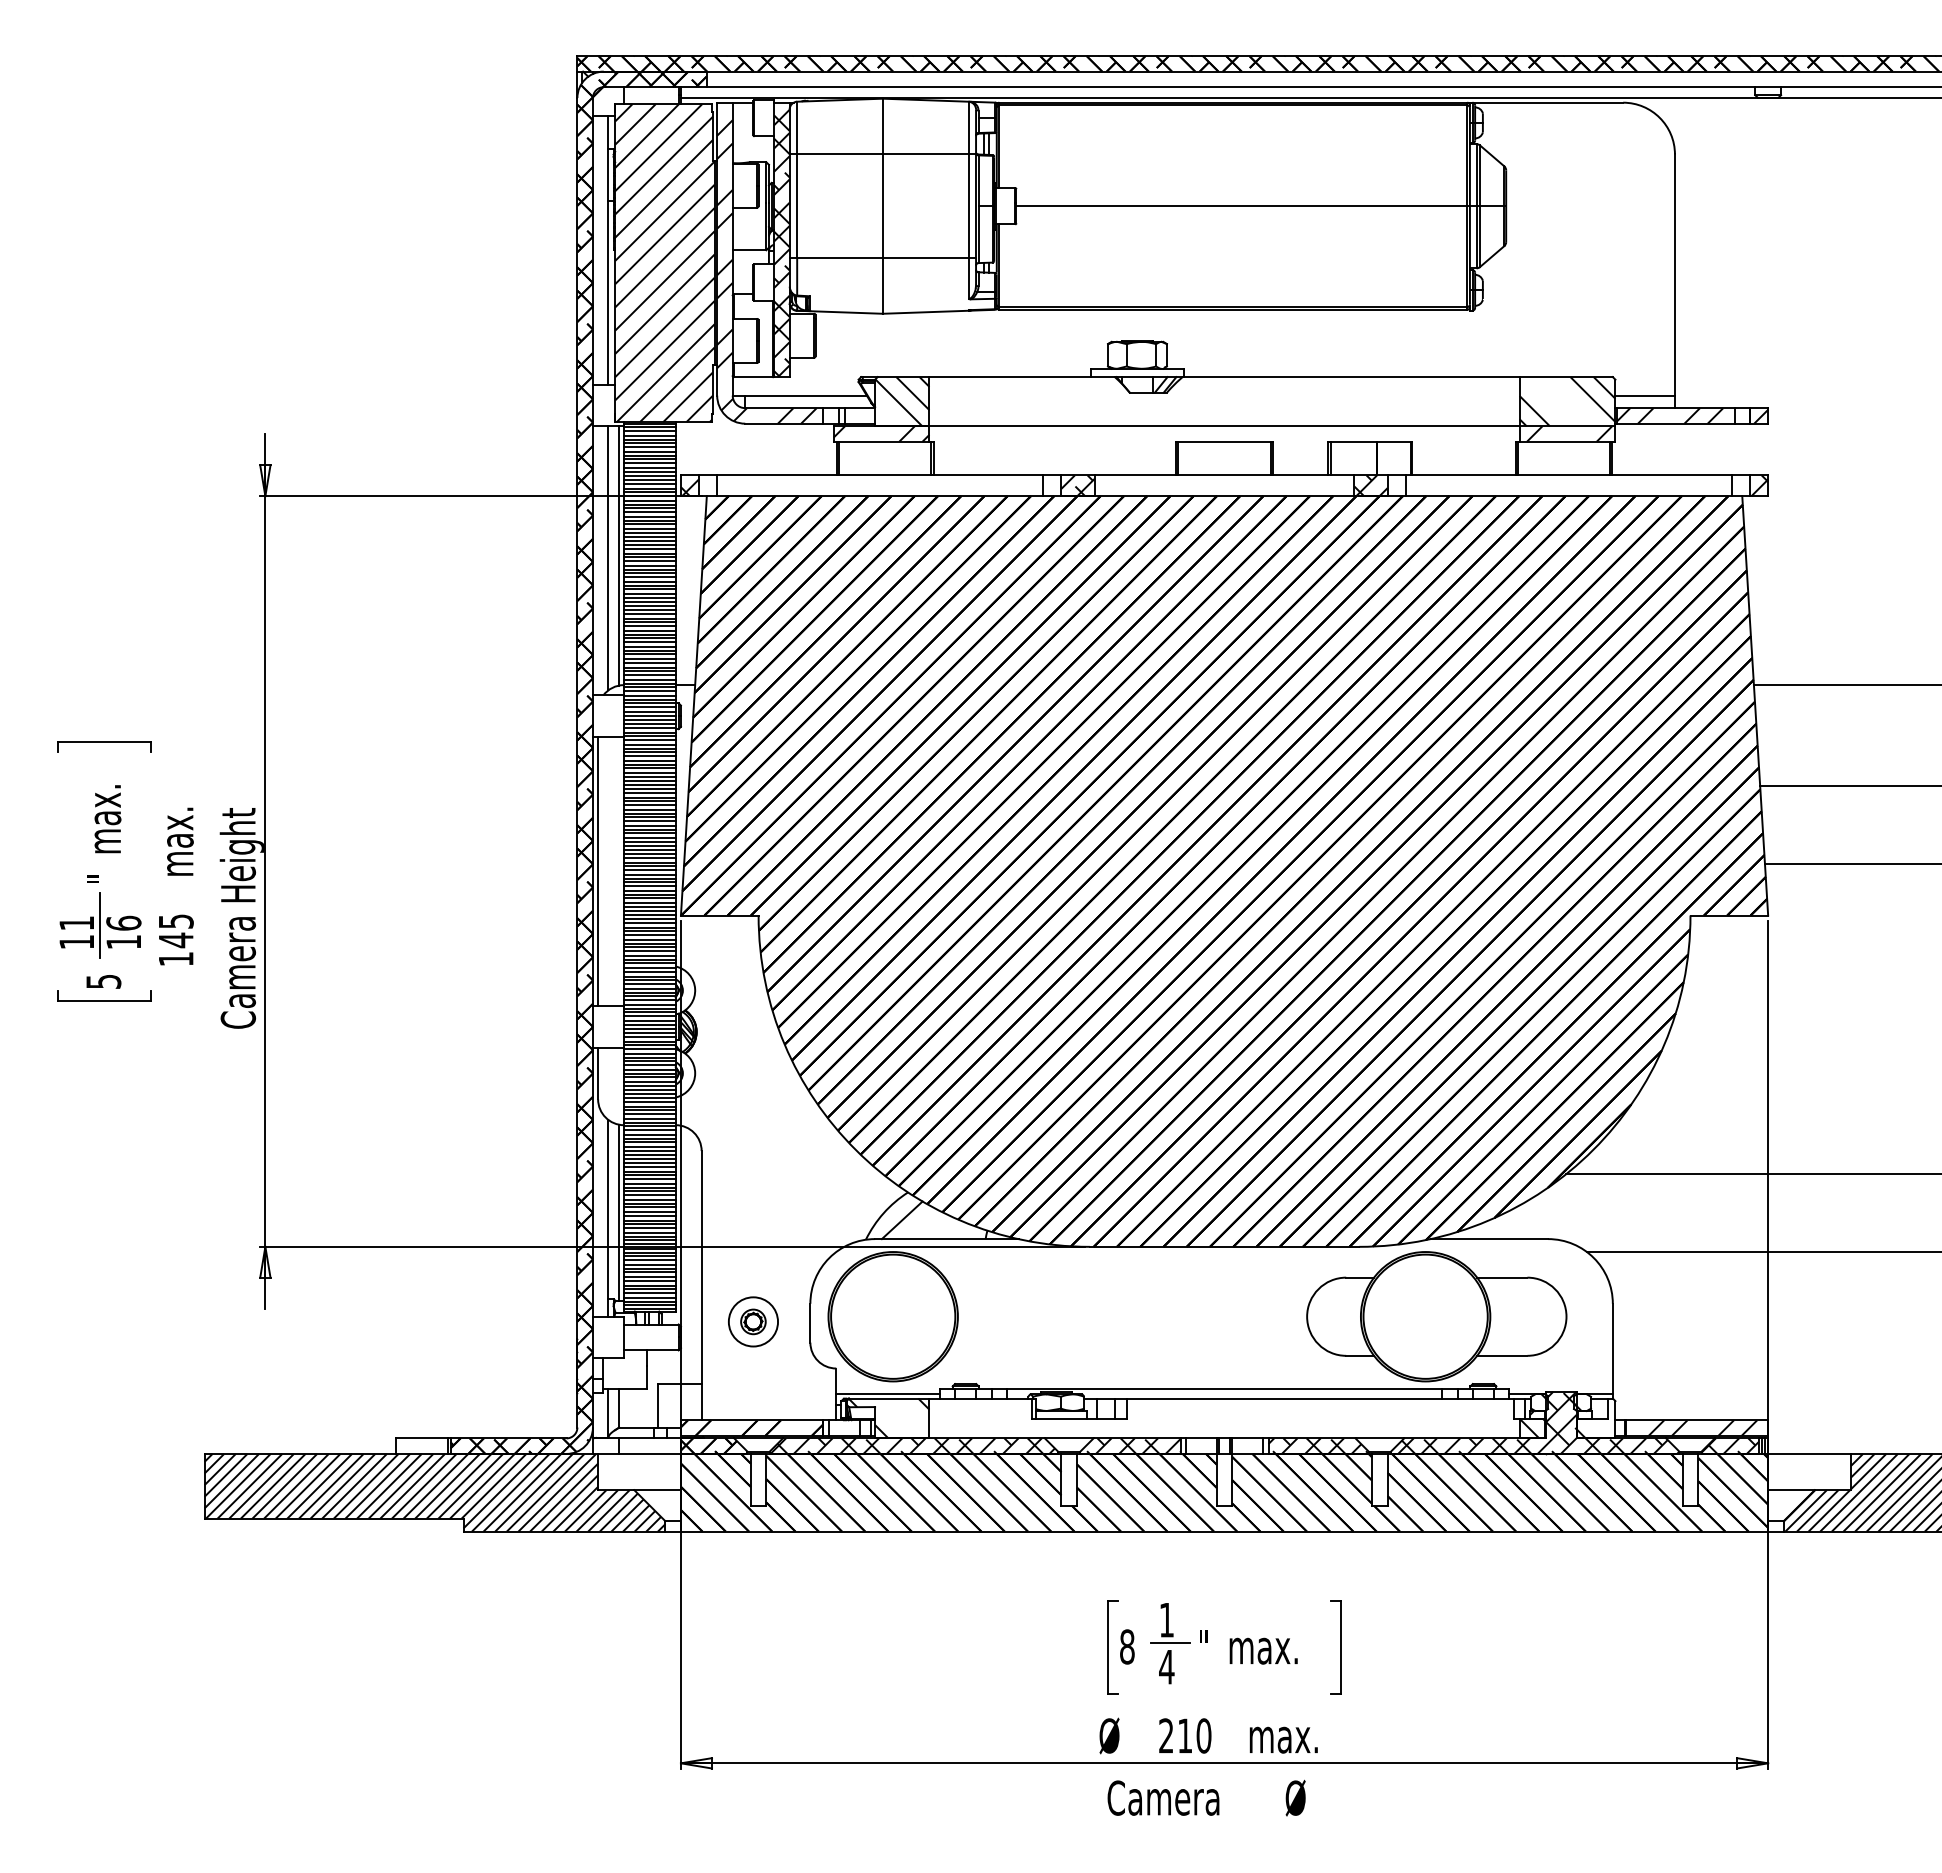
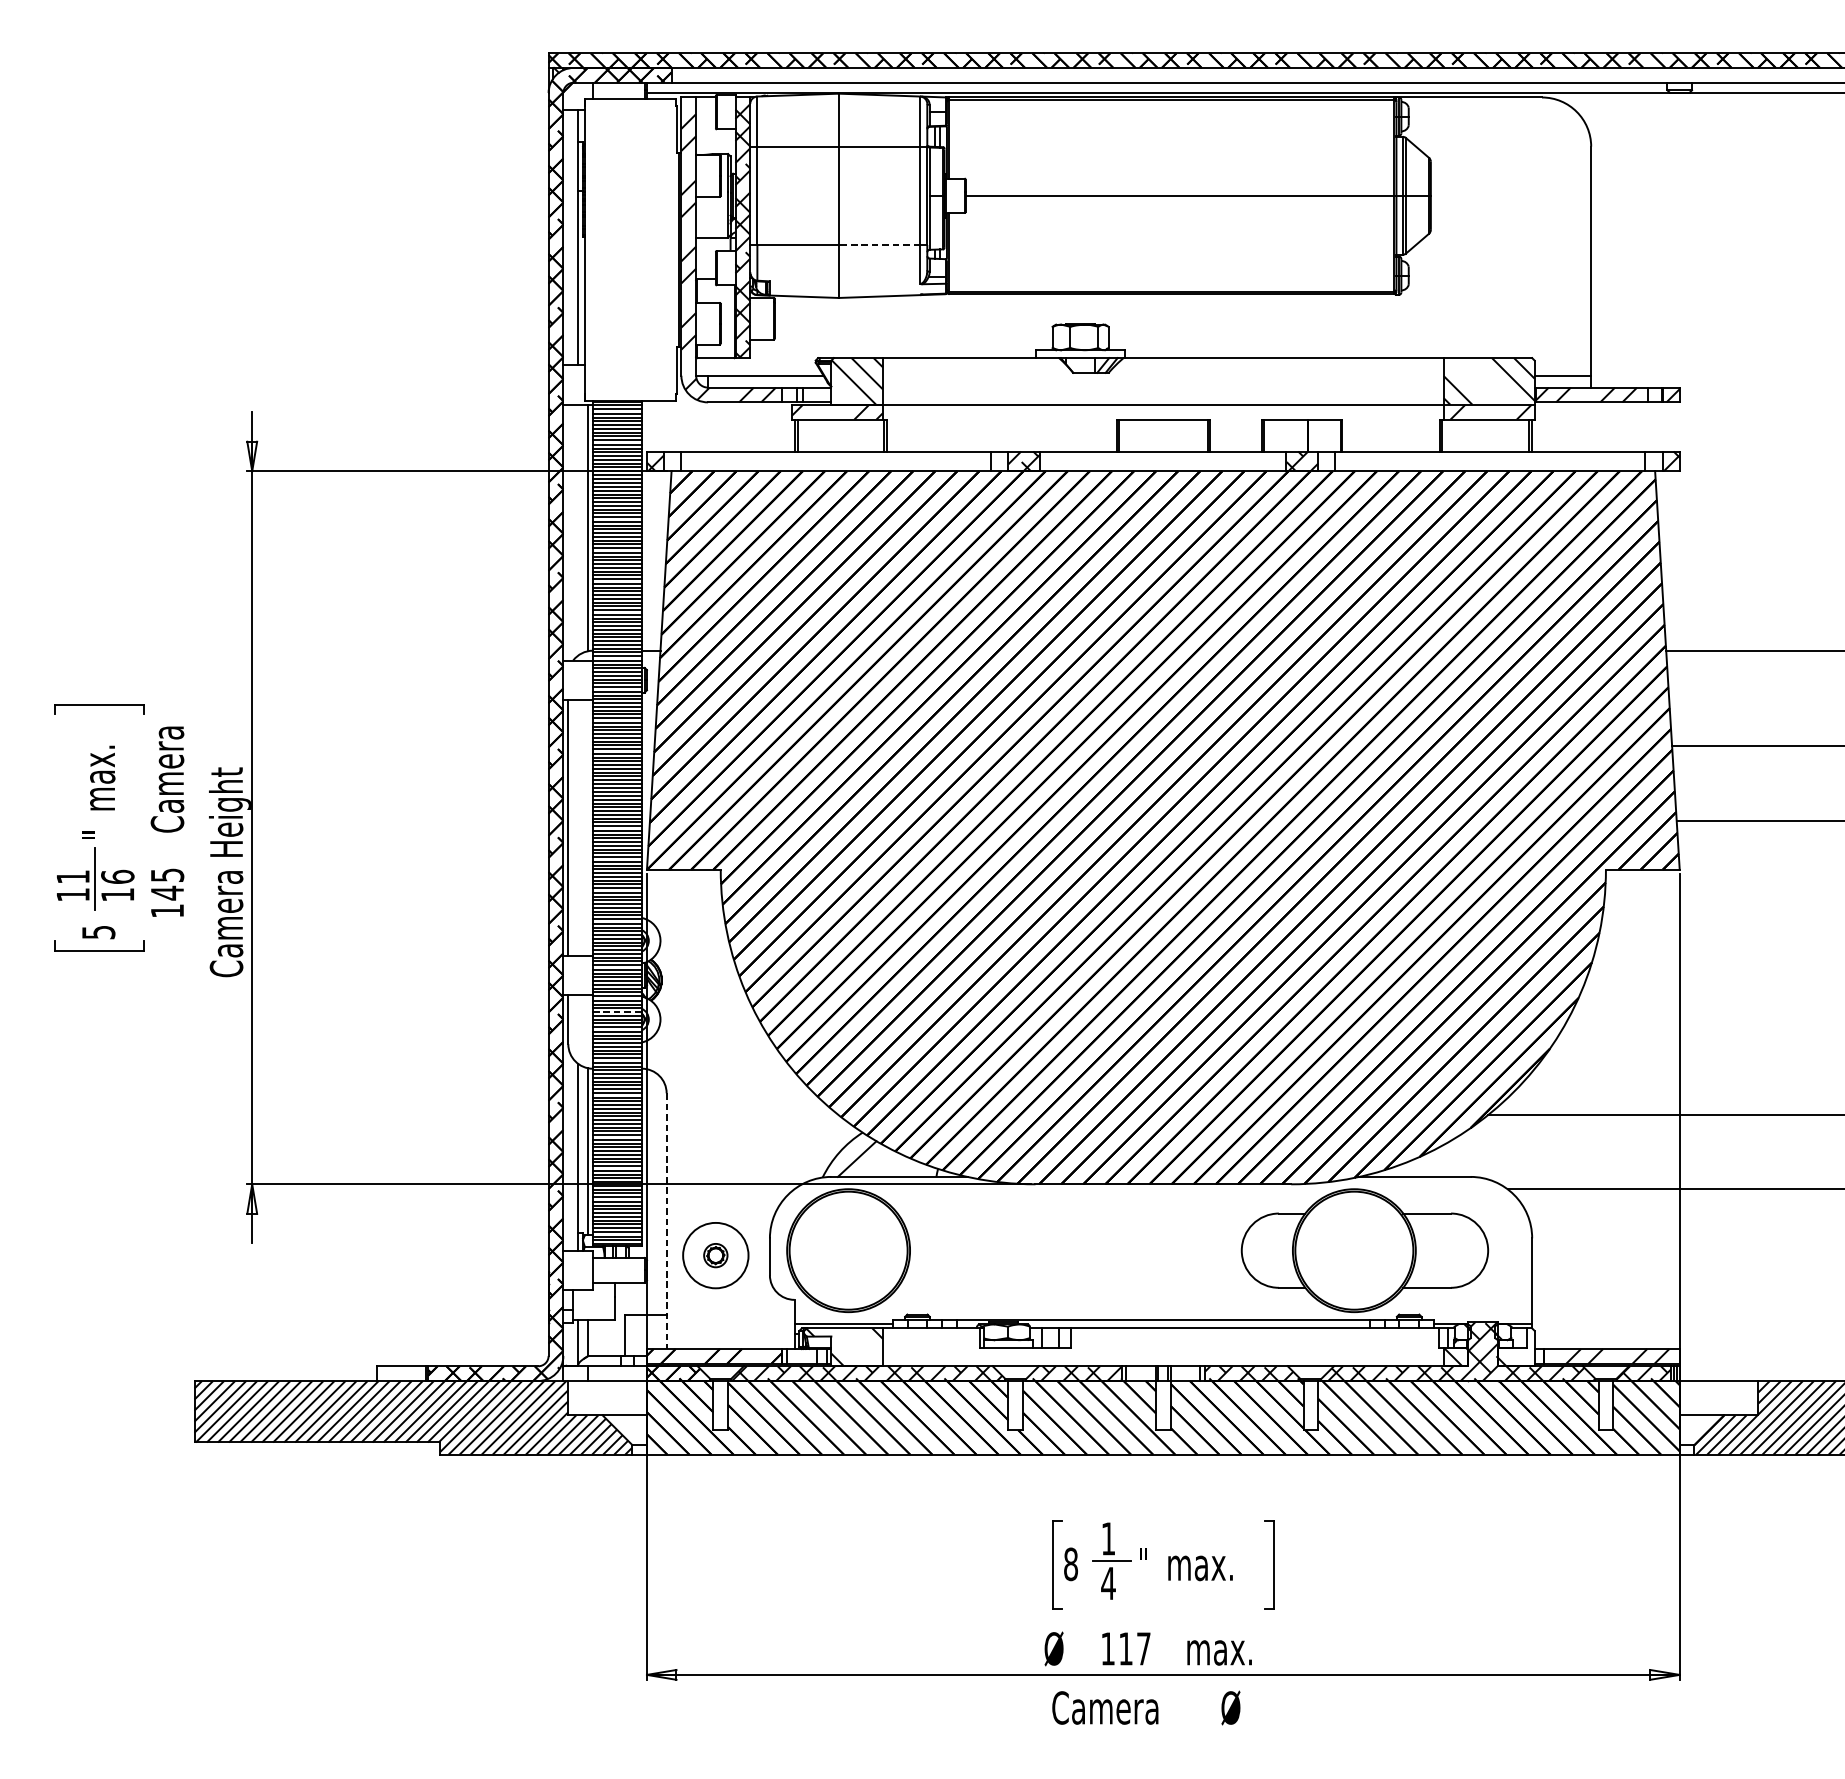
line: (925, 258) -> (879, 245), solid -> dashed
hatch: (664, 263) -> (631, 250), removed
line: (608, 558) -> (578, 530), removed
text: (175, 820) -> (166, 779), max. -> Camera
line: (649, 1065) -> (617, 1012), solid -> dashed
line: (701, 1285) -> (666, 1221), solid -> dashed
circle: (753, 1321) -> (715, 1255), size x1.4
text: (1185, 1735) -> (1126, 1648), 210 -> 117

